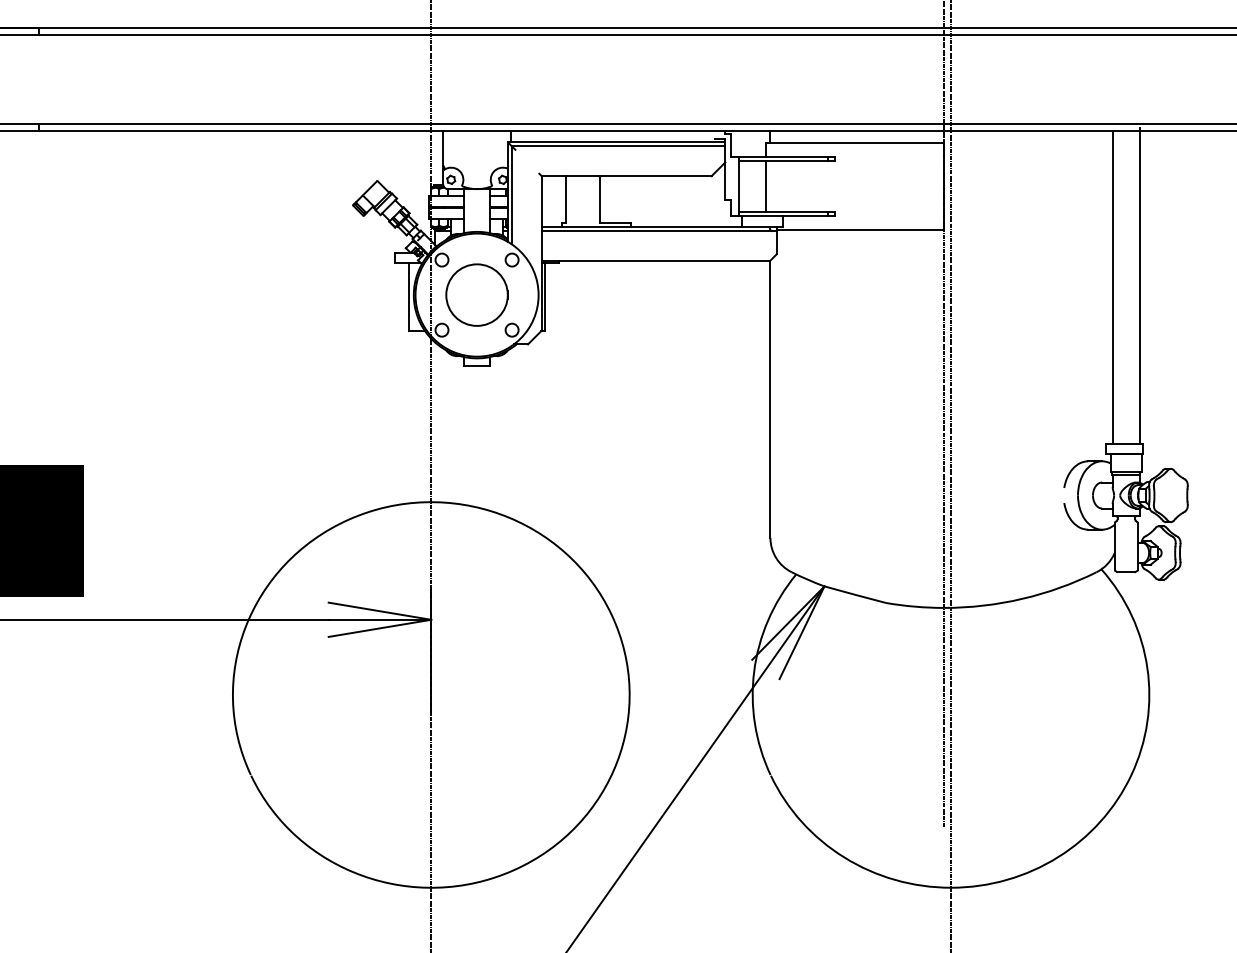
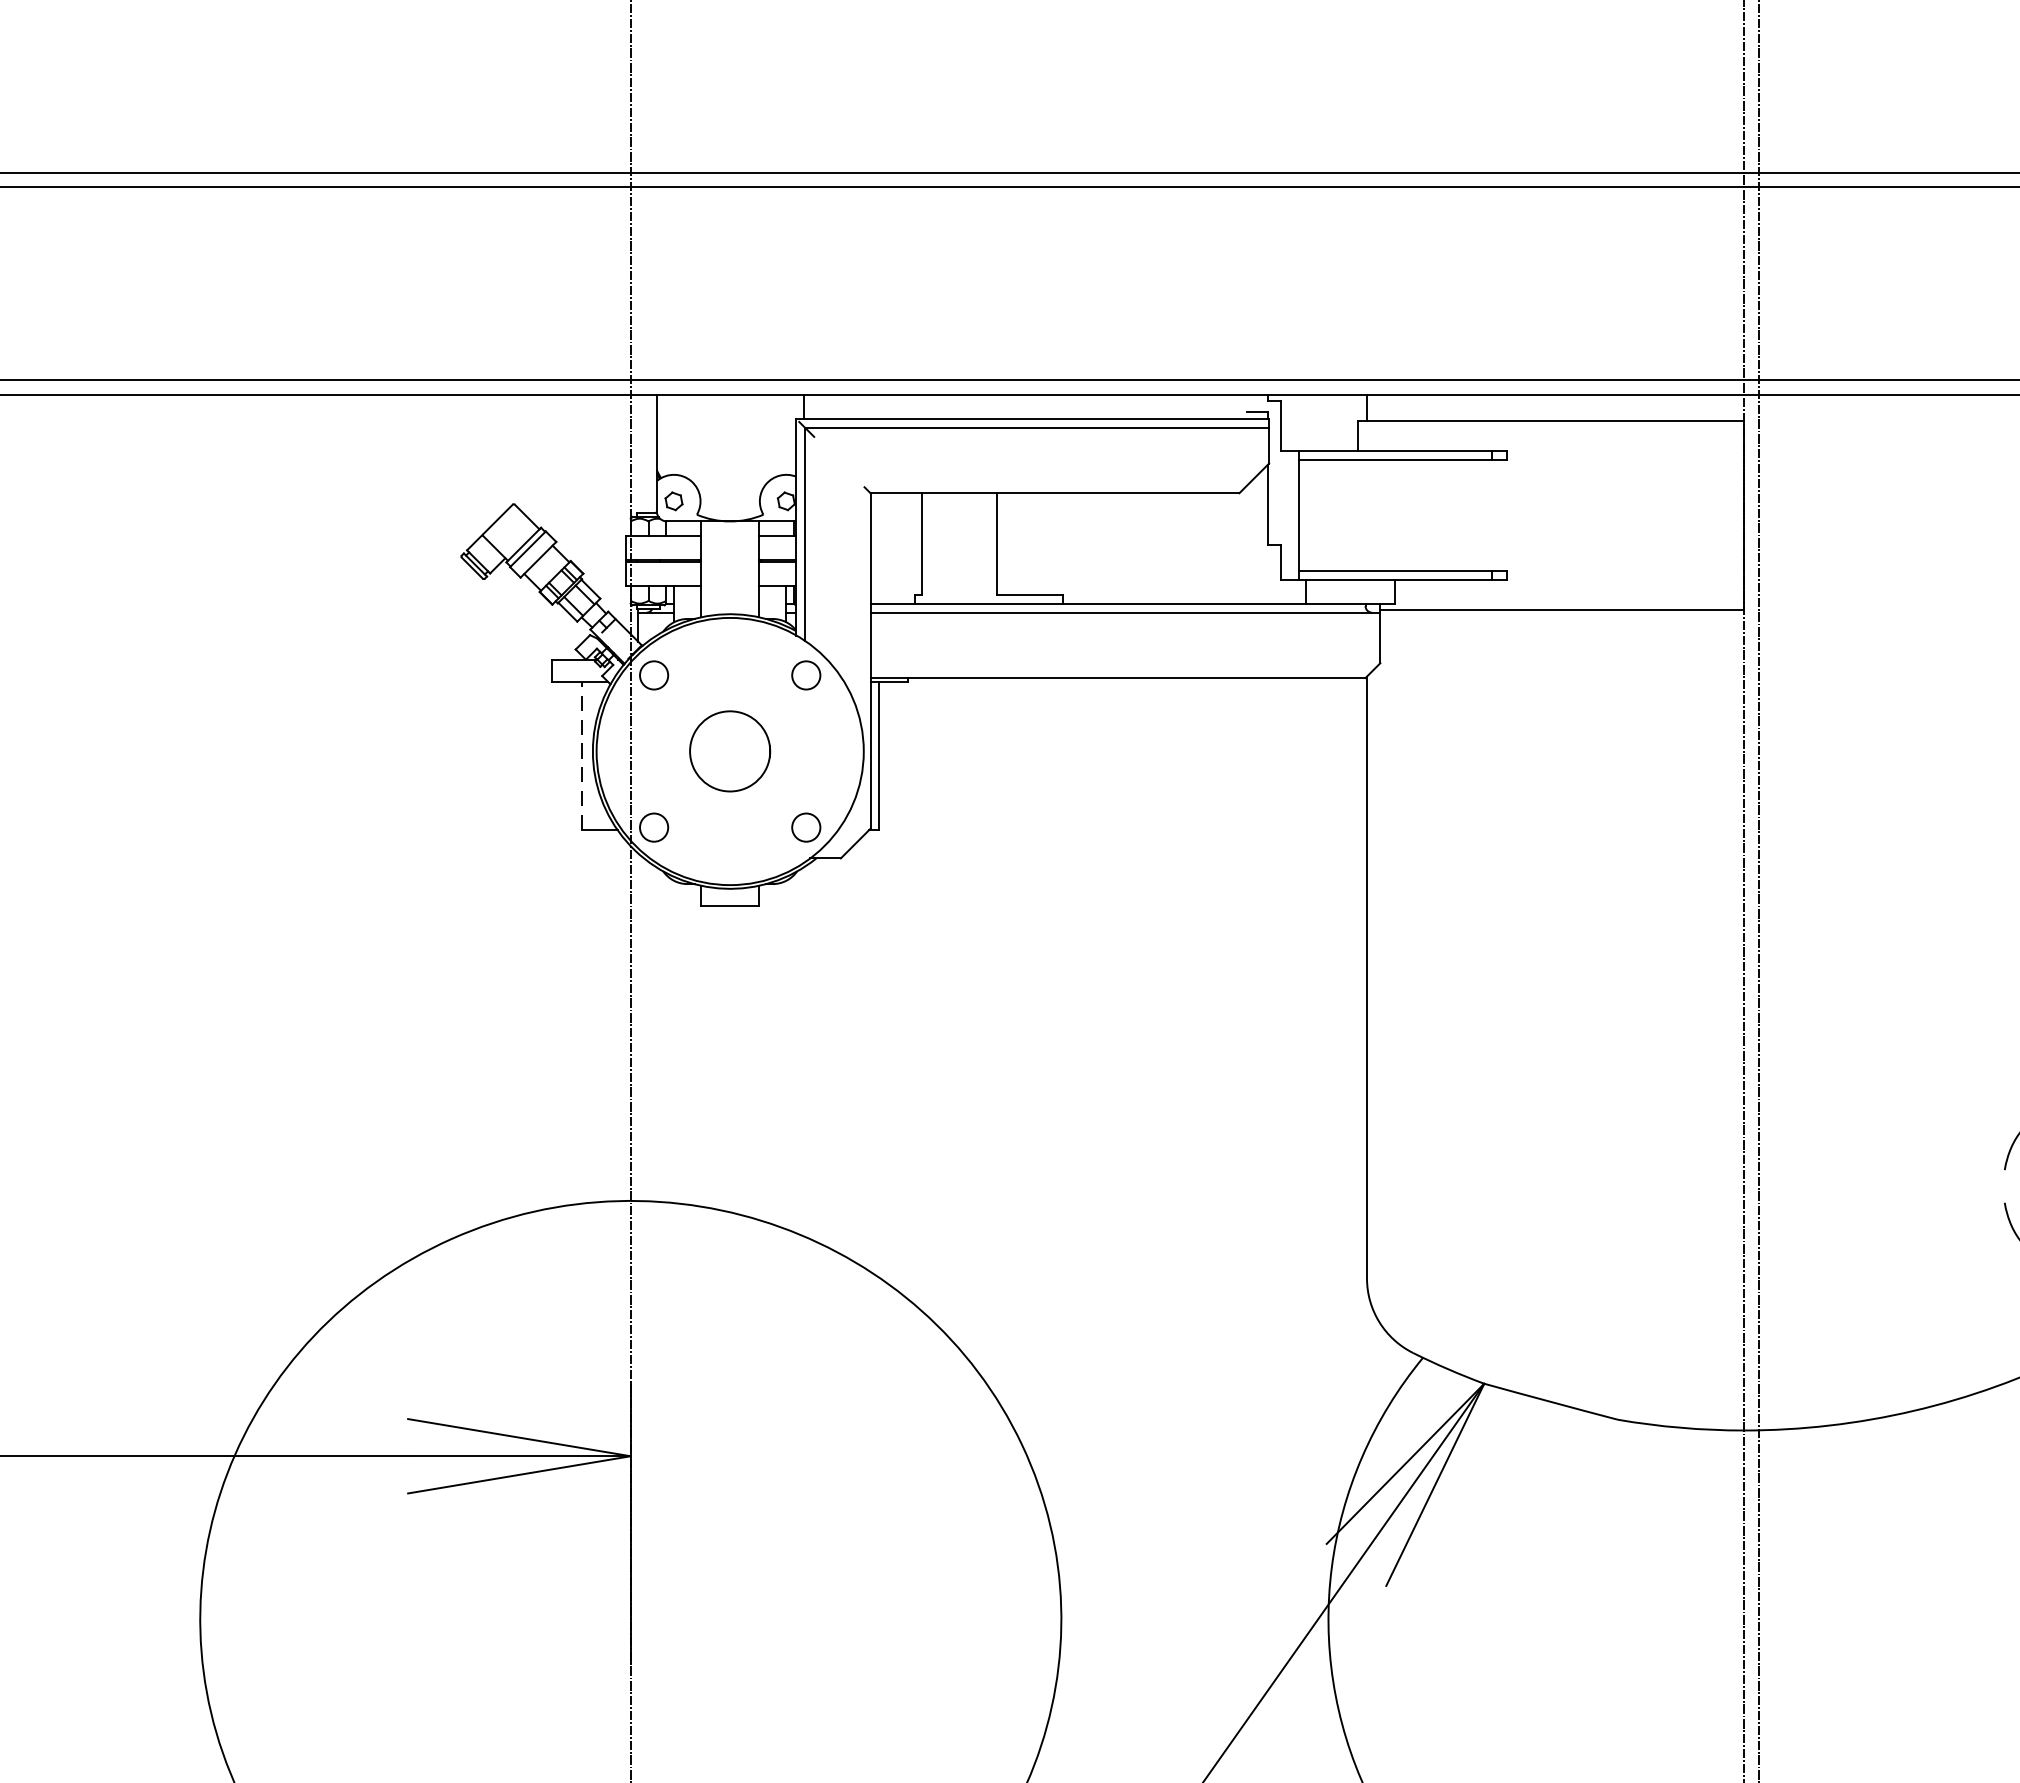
line: (766, 186) -> (1358, 515), removed
circle: (476, 294) -> (728, 750), size x0.6
line: (408, 296) -> (581, 754), solid -> dashed

